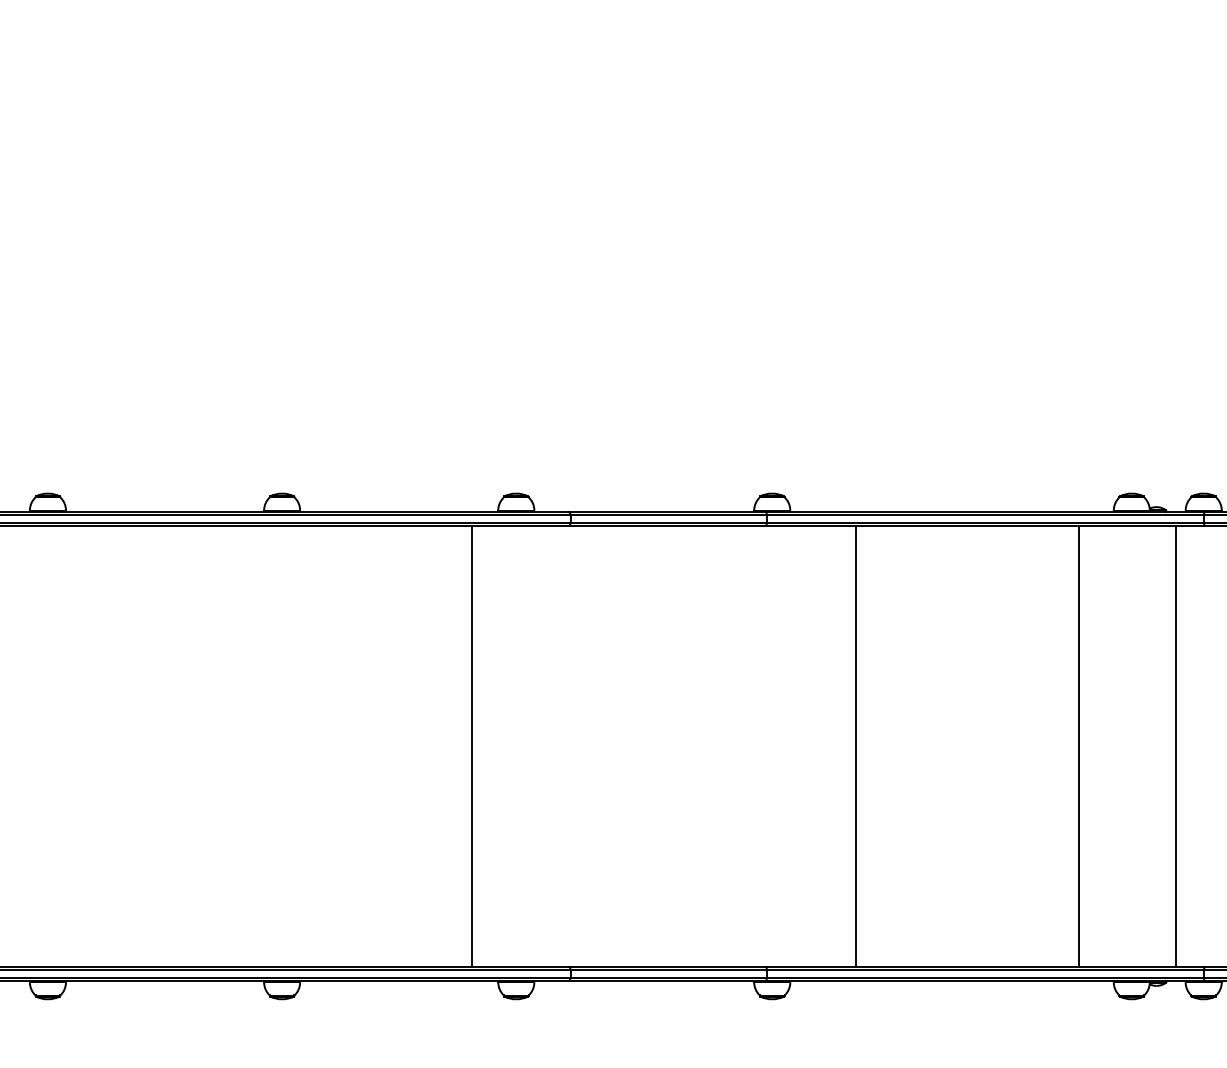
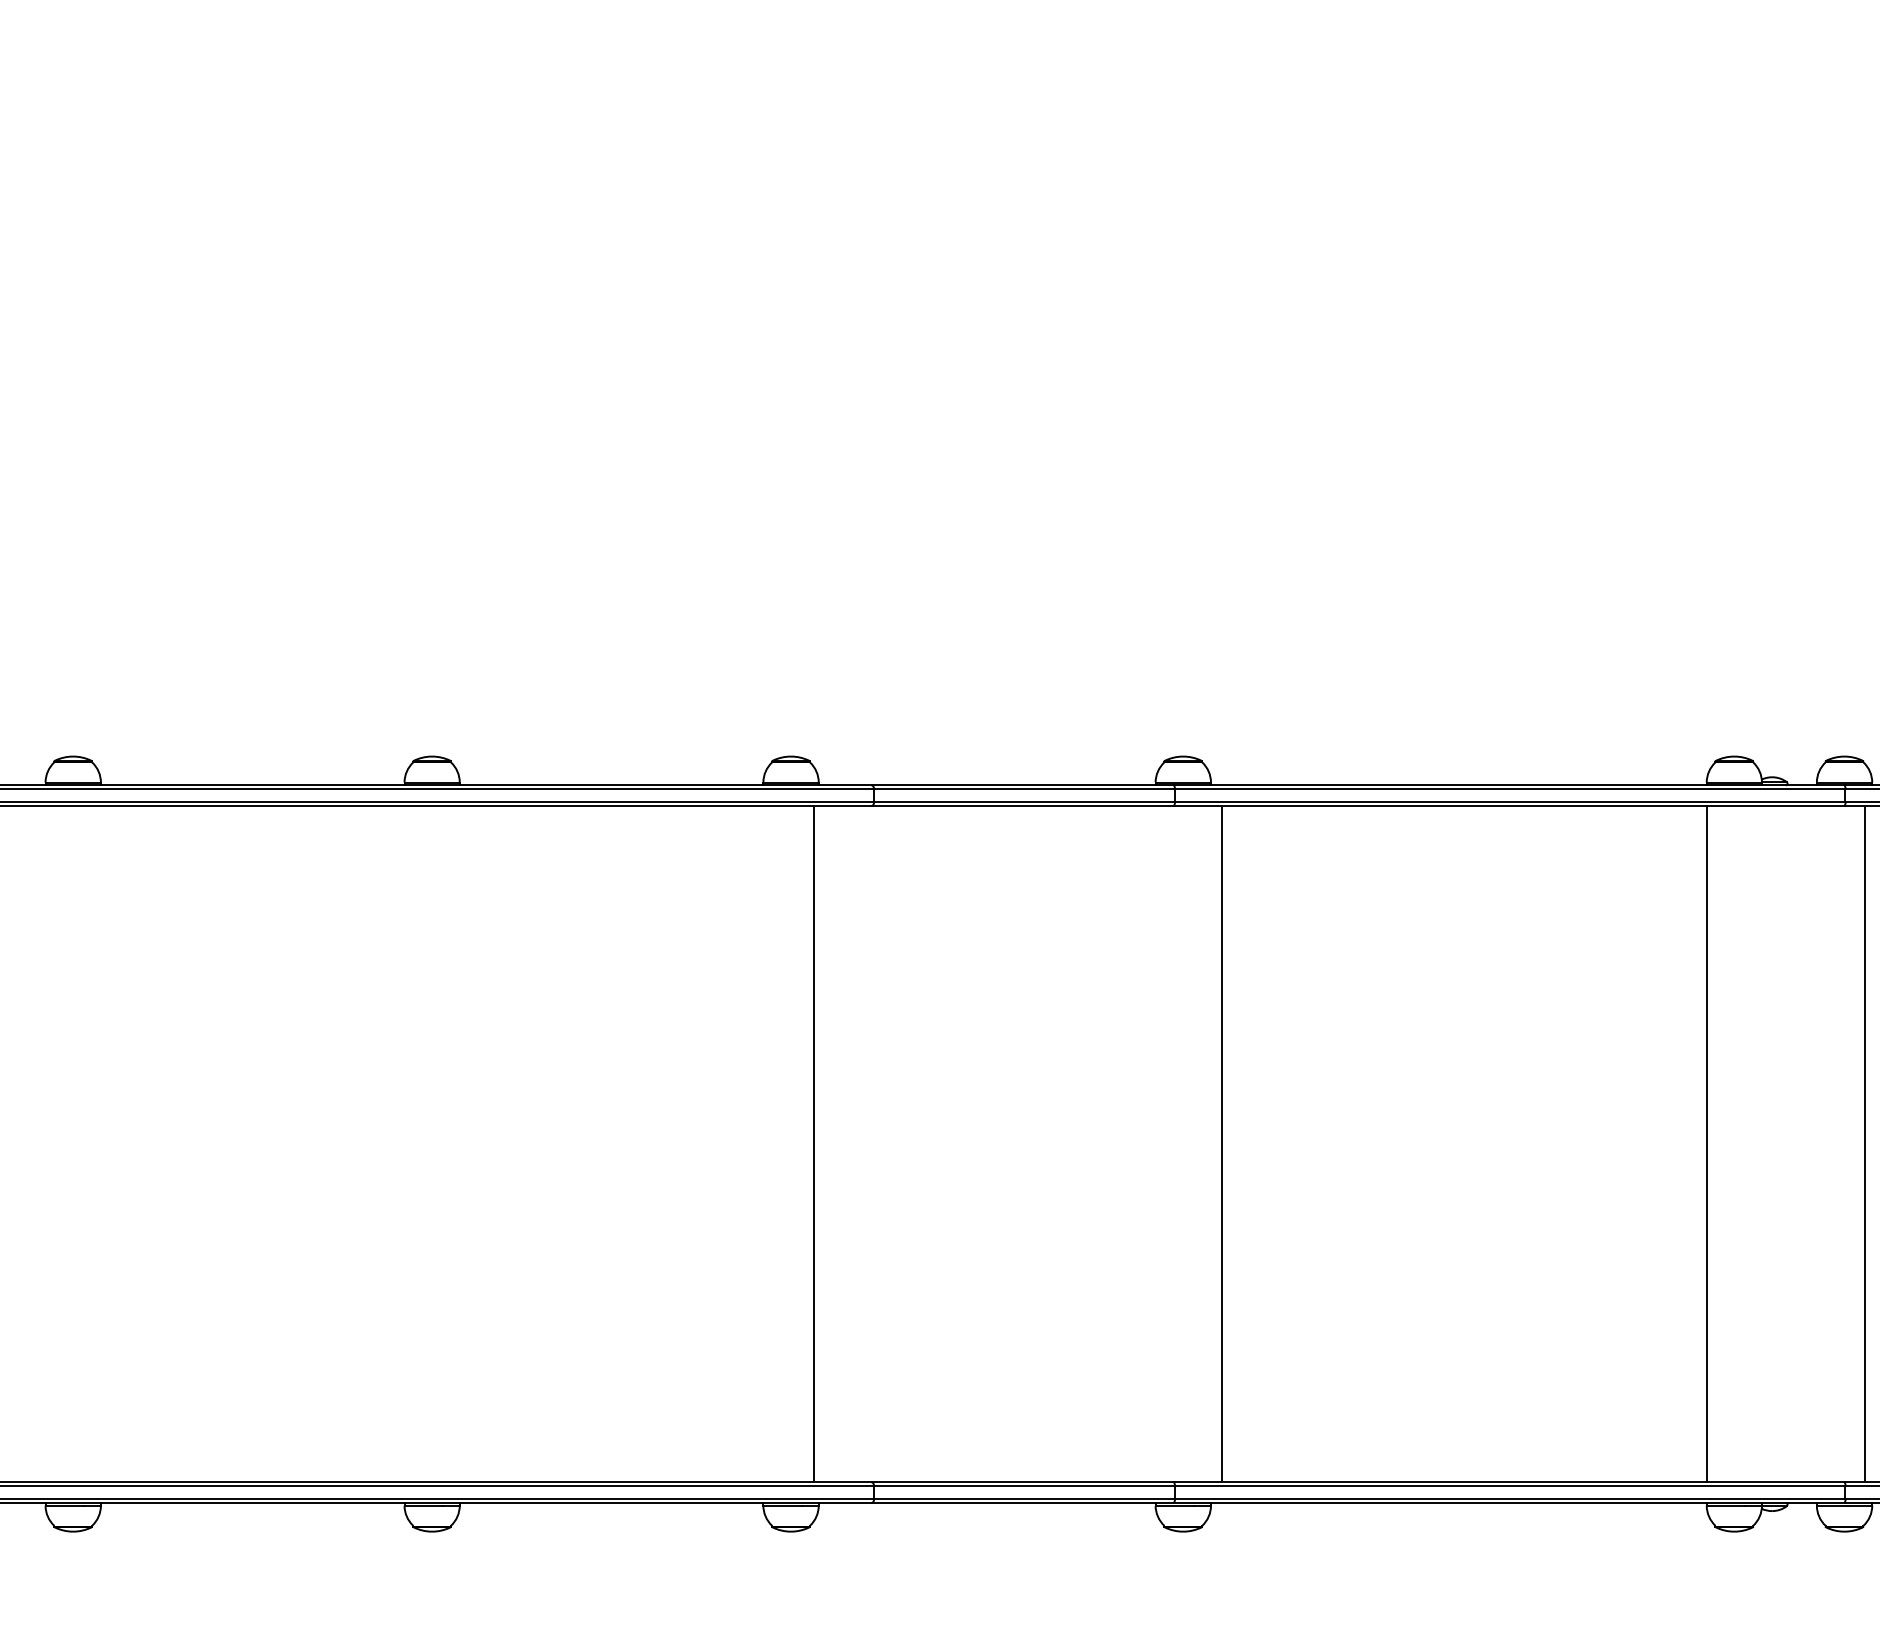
line: (472, 746) -> (814, 1144), moved
line: (856, 746) -> (1221, 1144), moved
line: (1079, 746) -> (1707, 1144), moved
line: (1176, 746) -> (1865, 1144), moved

